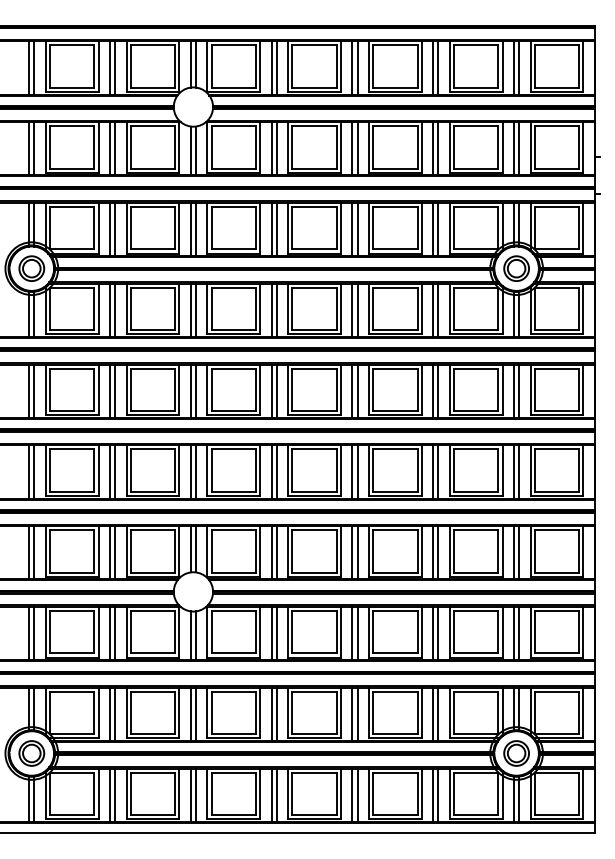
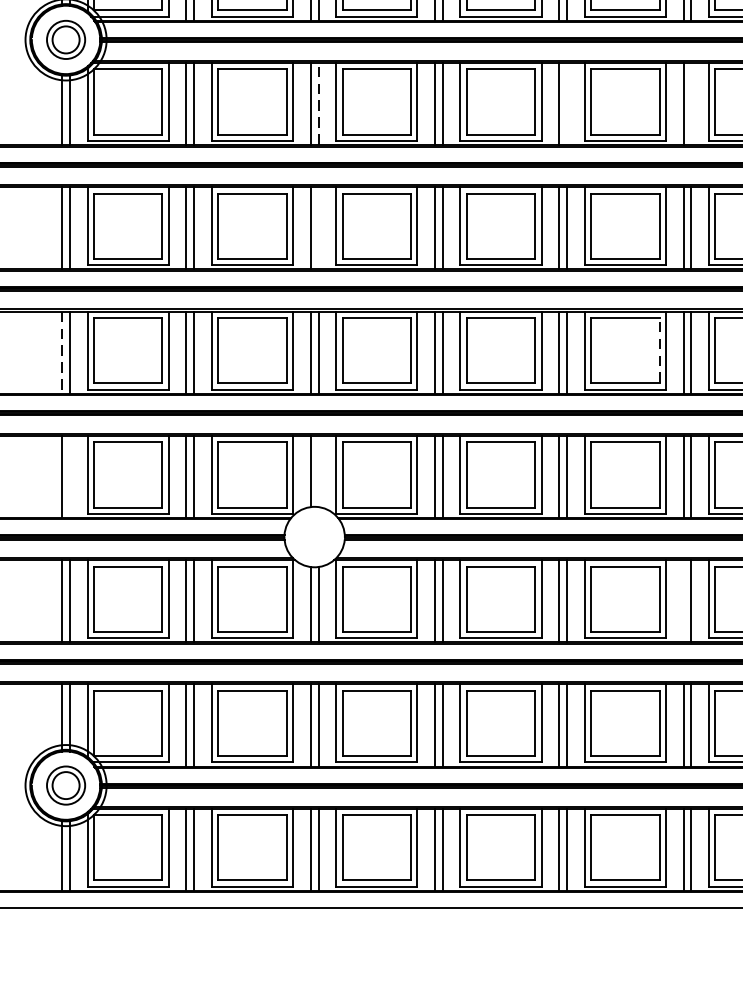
line: (196, 310) -> (319, 104), solid -> dashed
line: (357, 310) -> (567, 104), removed
line: (438, 310) -> (691, 104), removed
line: (196, 390) -> (319, 227), removed
line: (417, 470) -> (659, 350), solid -> dashed
line: (29, 472) -> (62, 353), solid -> dashed
line: (196, 549) -> (319, 471), removed
line: (34, 552) -> (70, 476), removed
line: (433, 633) -> (683, 601), removed

